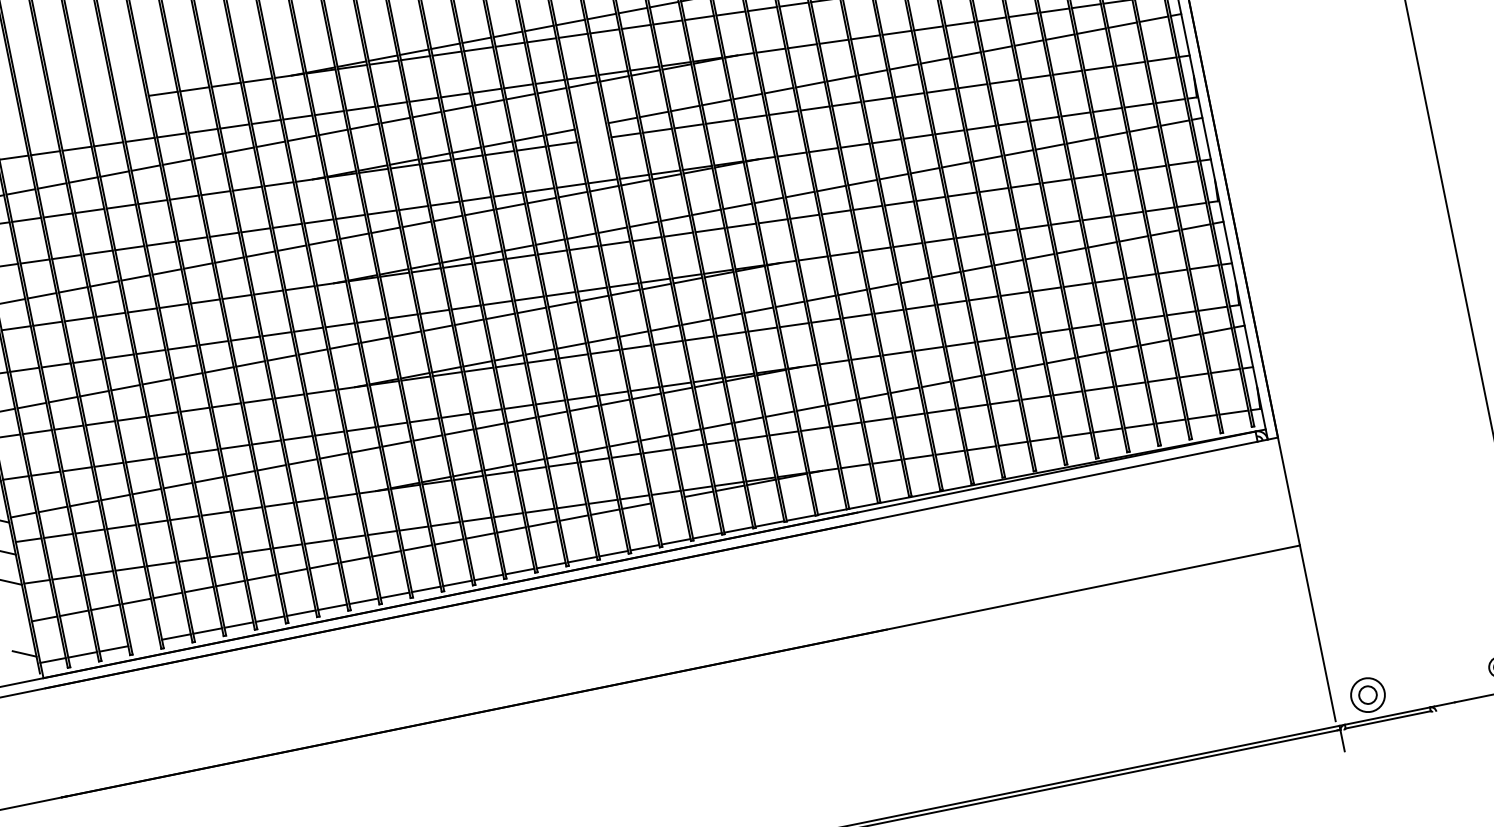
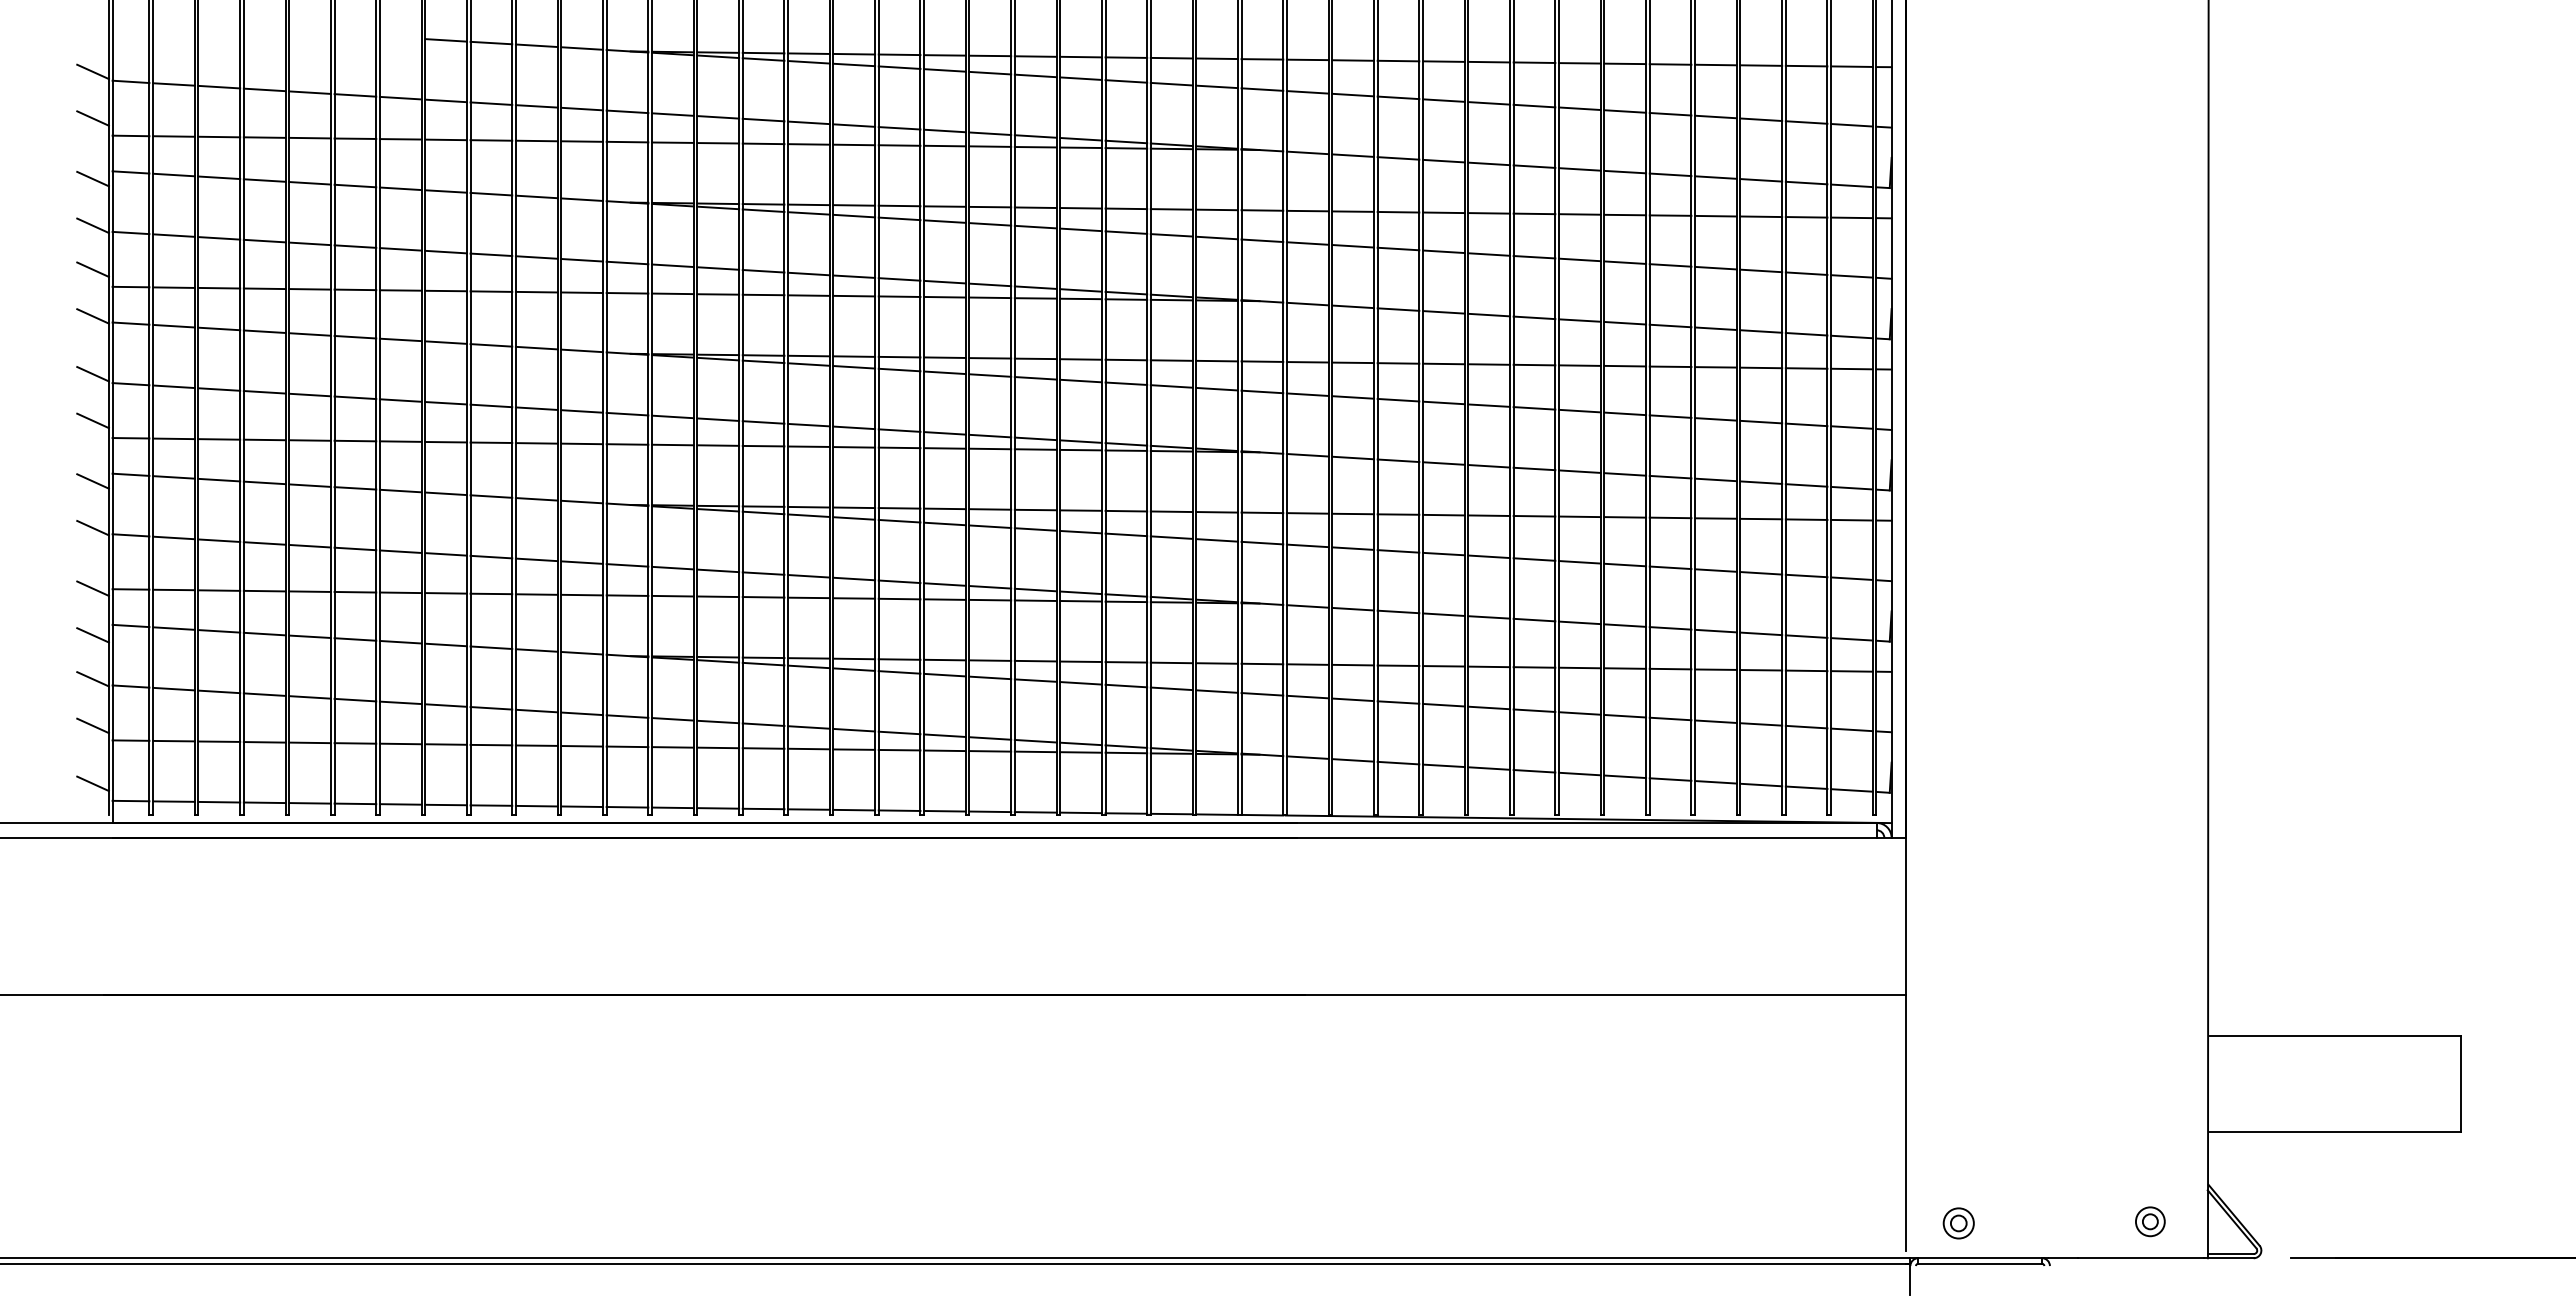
line: (591, 126) -> (1035, 207), added
line: (594, 139) -> (1035, 226), added
line: (667, 499) -> (1035, 751), added
line: (16, 613) -> (92, 725), added
line: (145, 642) -> (264, 802), added
part: (1367, 695) -> (1958, 1223), size x0.62

